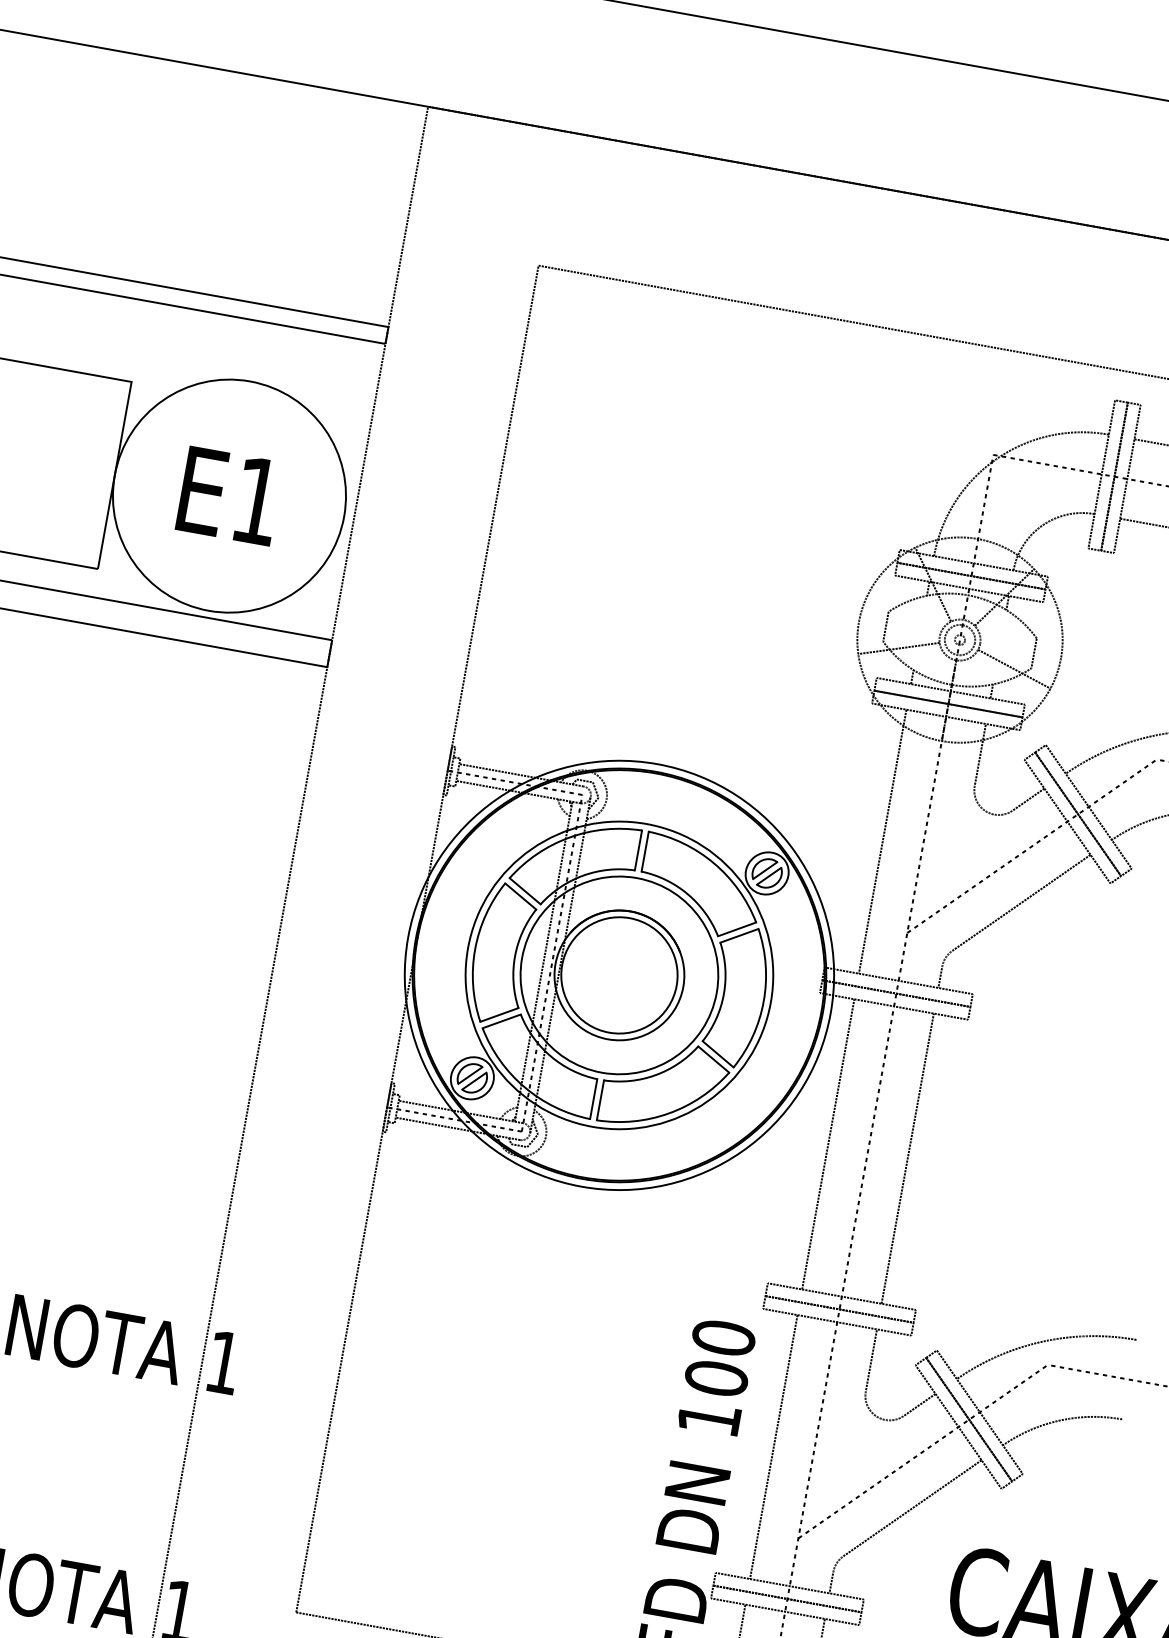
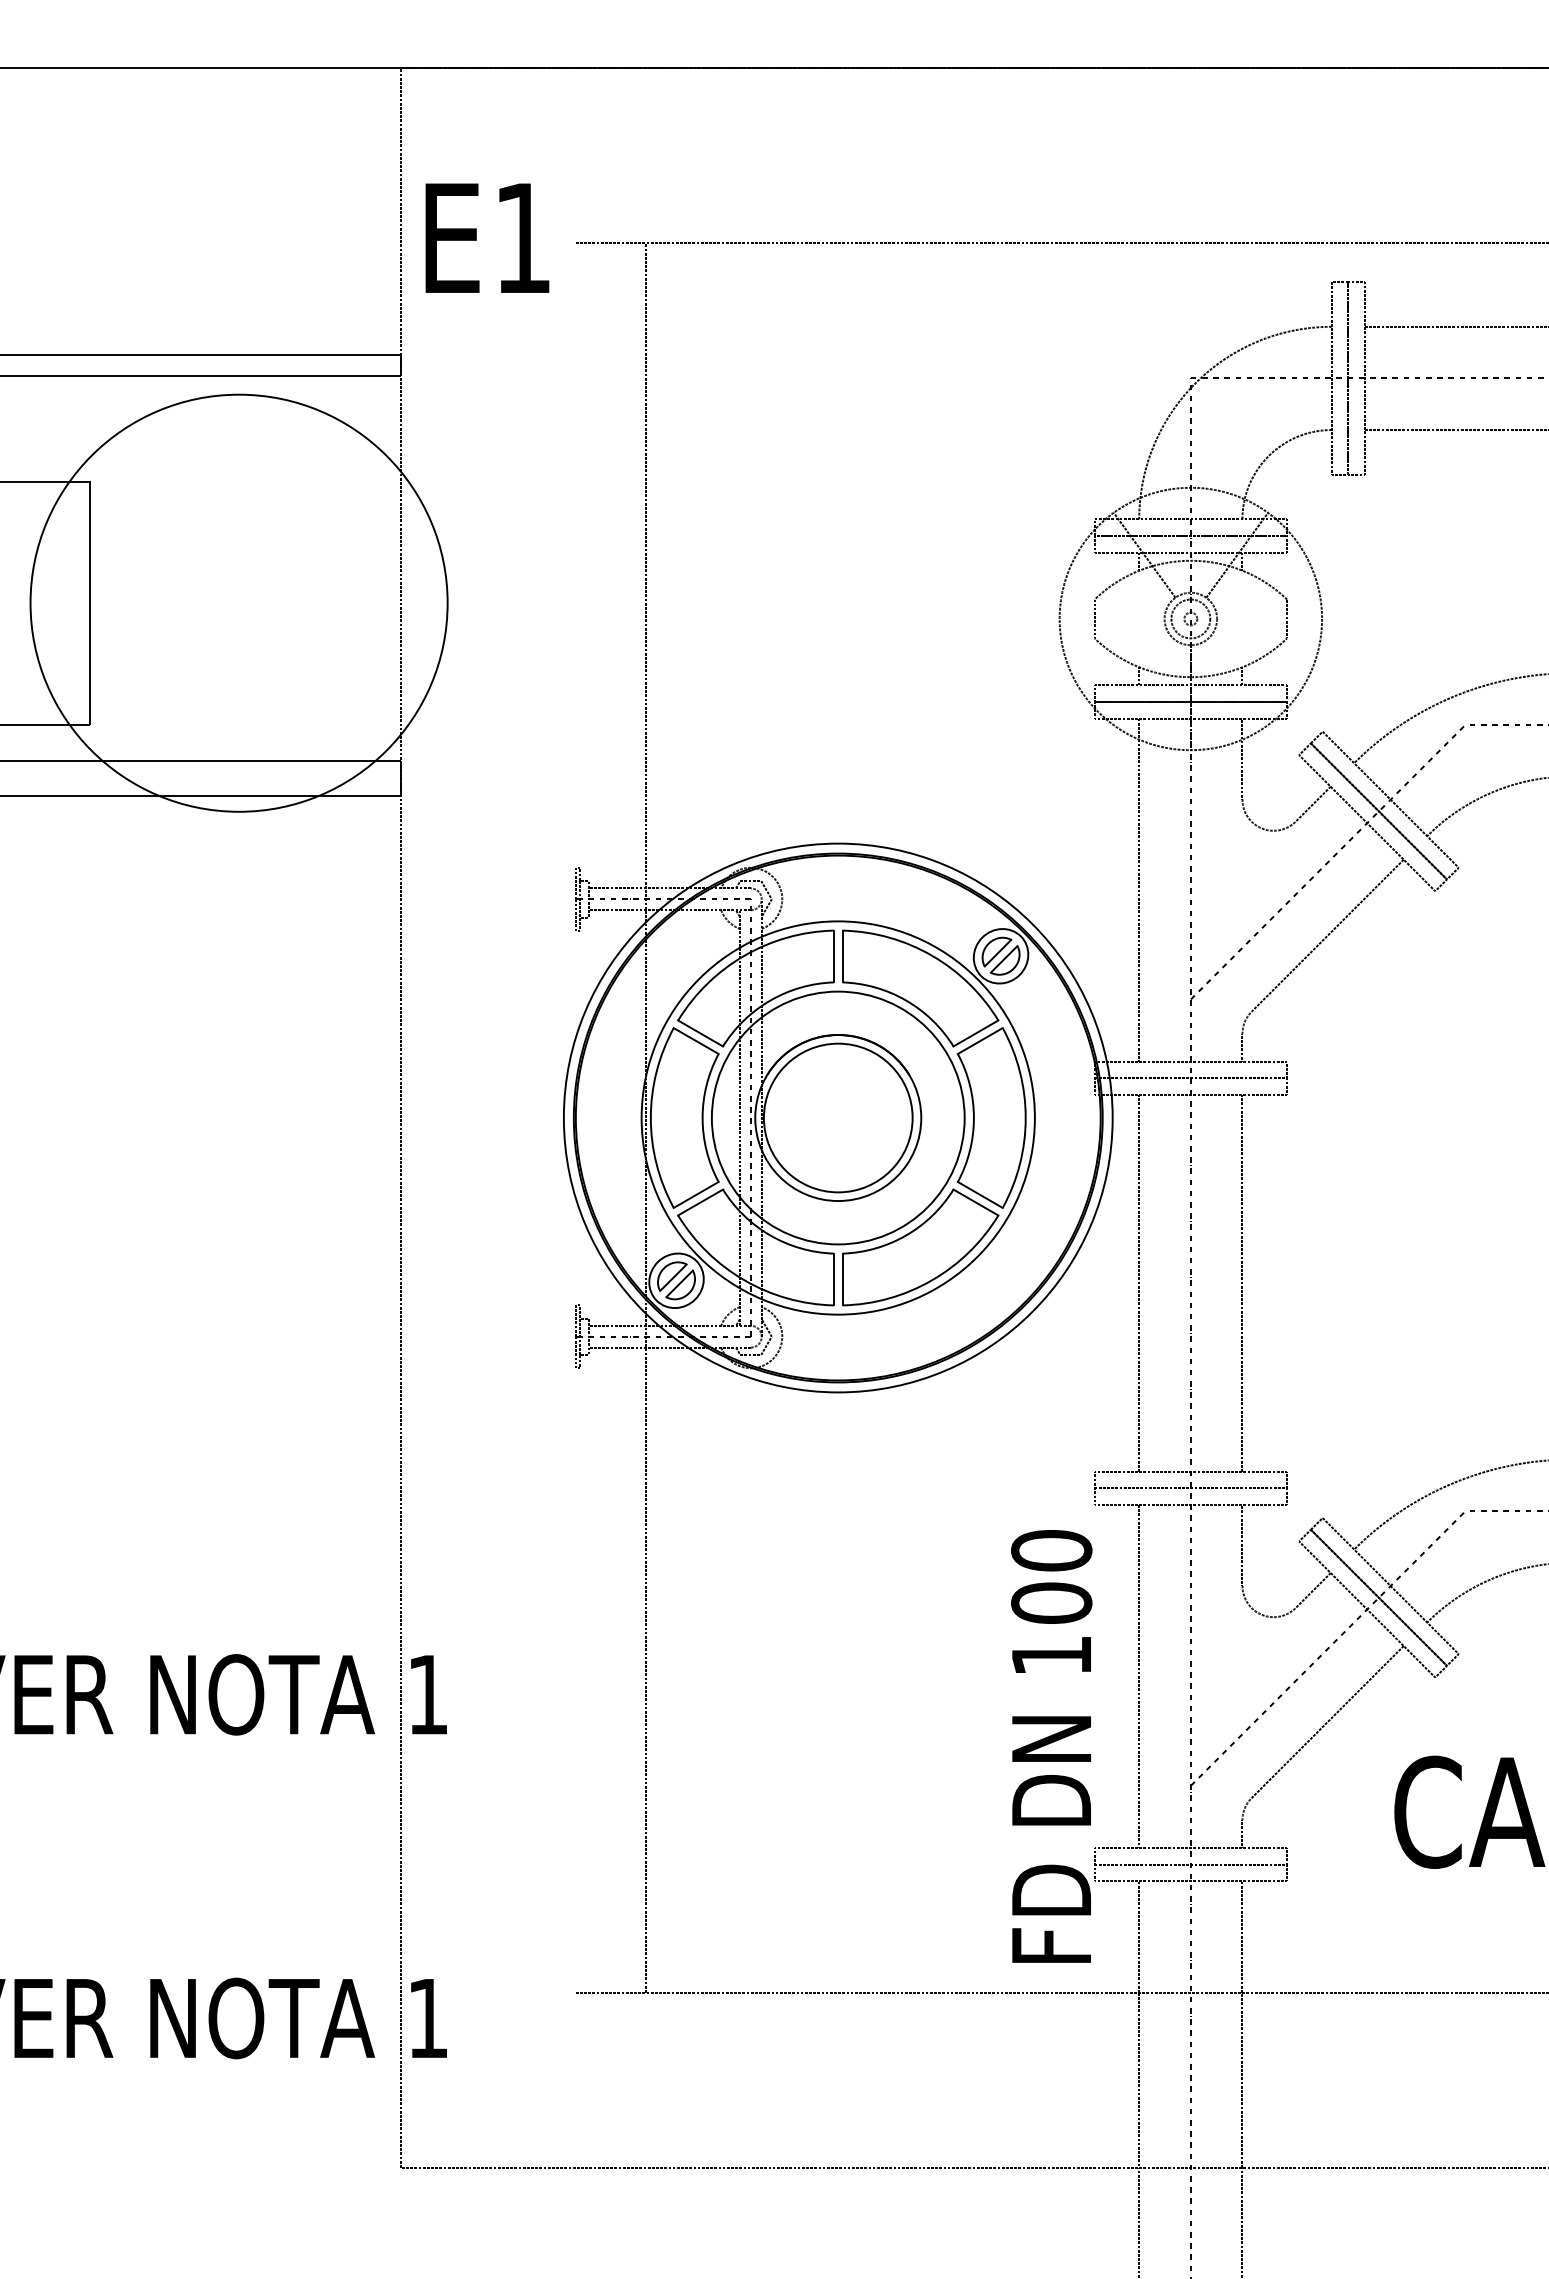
text: (229, 495) -> (487, 237), moved
circle: (229, 496) -> (239, 603), size x1.4
line: (898, 648) -> (1115, 643), removed
line: (1014, 669) -> (1265, 643), removed
line: (417, 938) -> (645, 1117), moved

